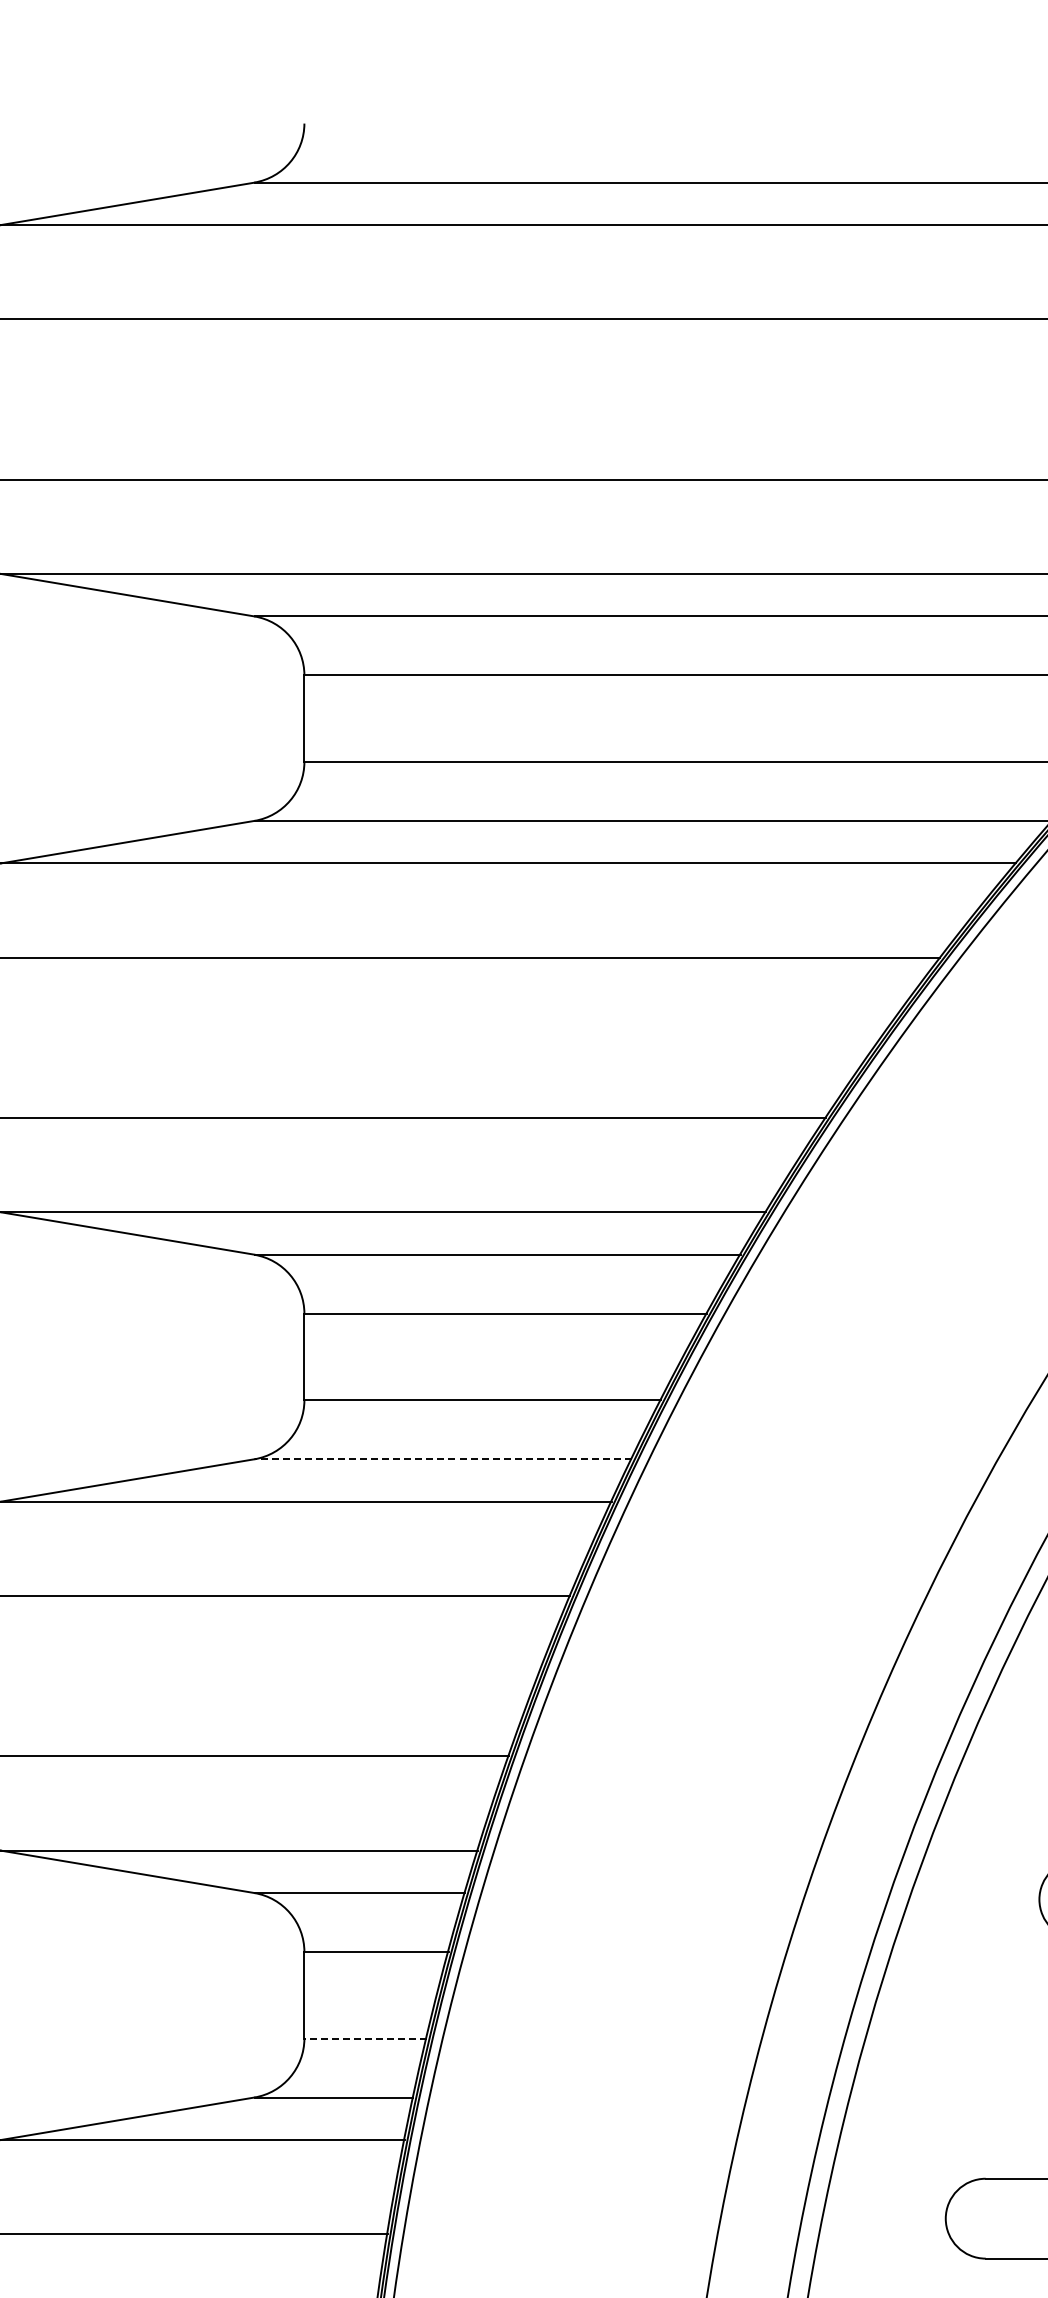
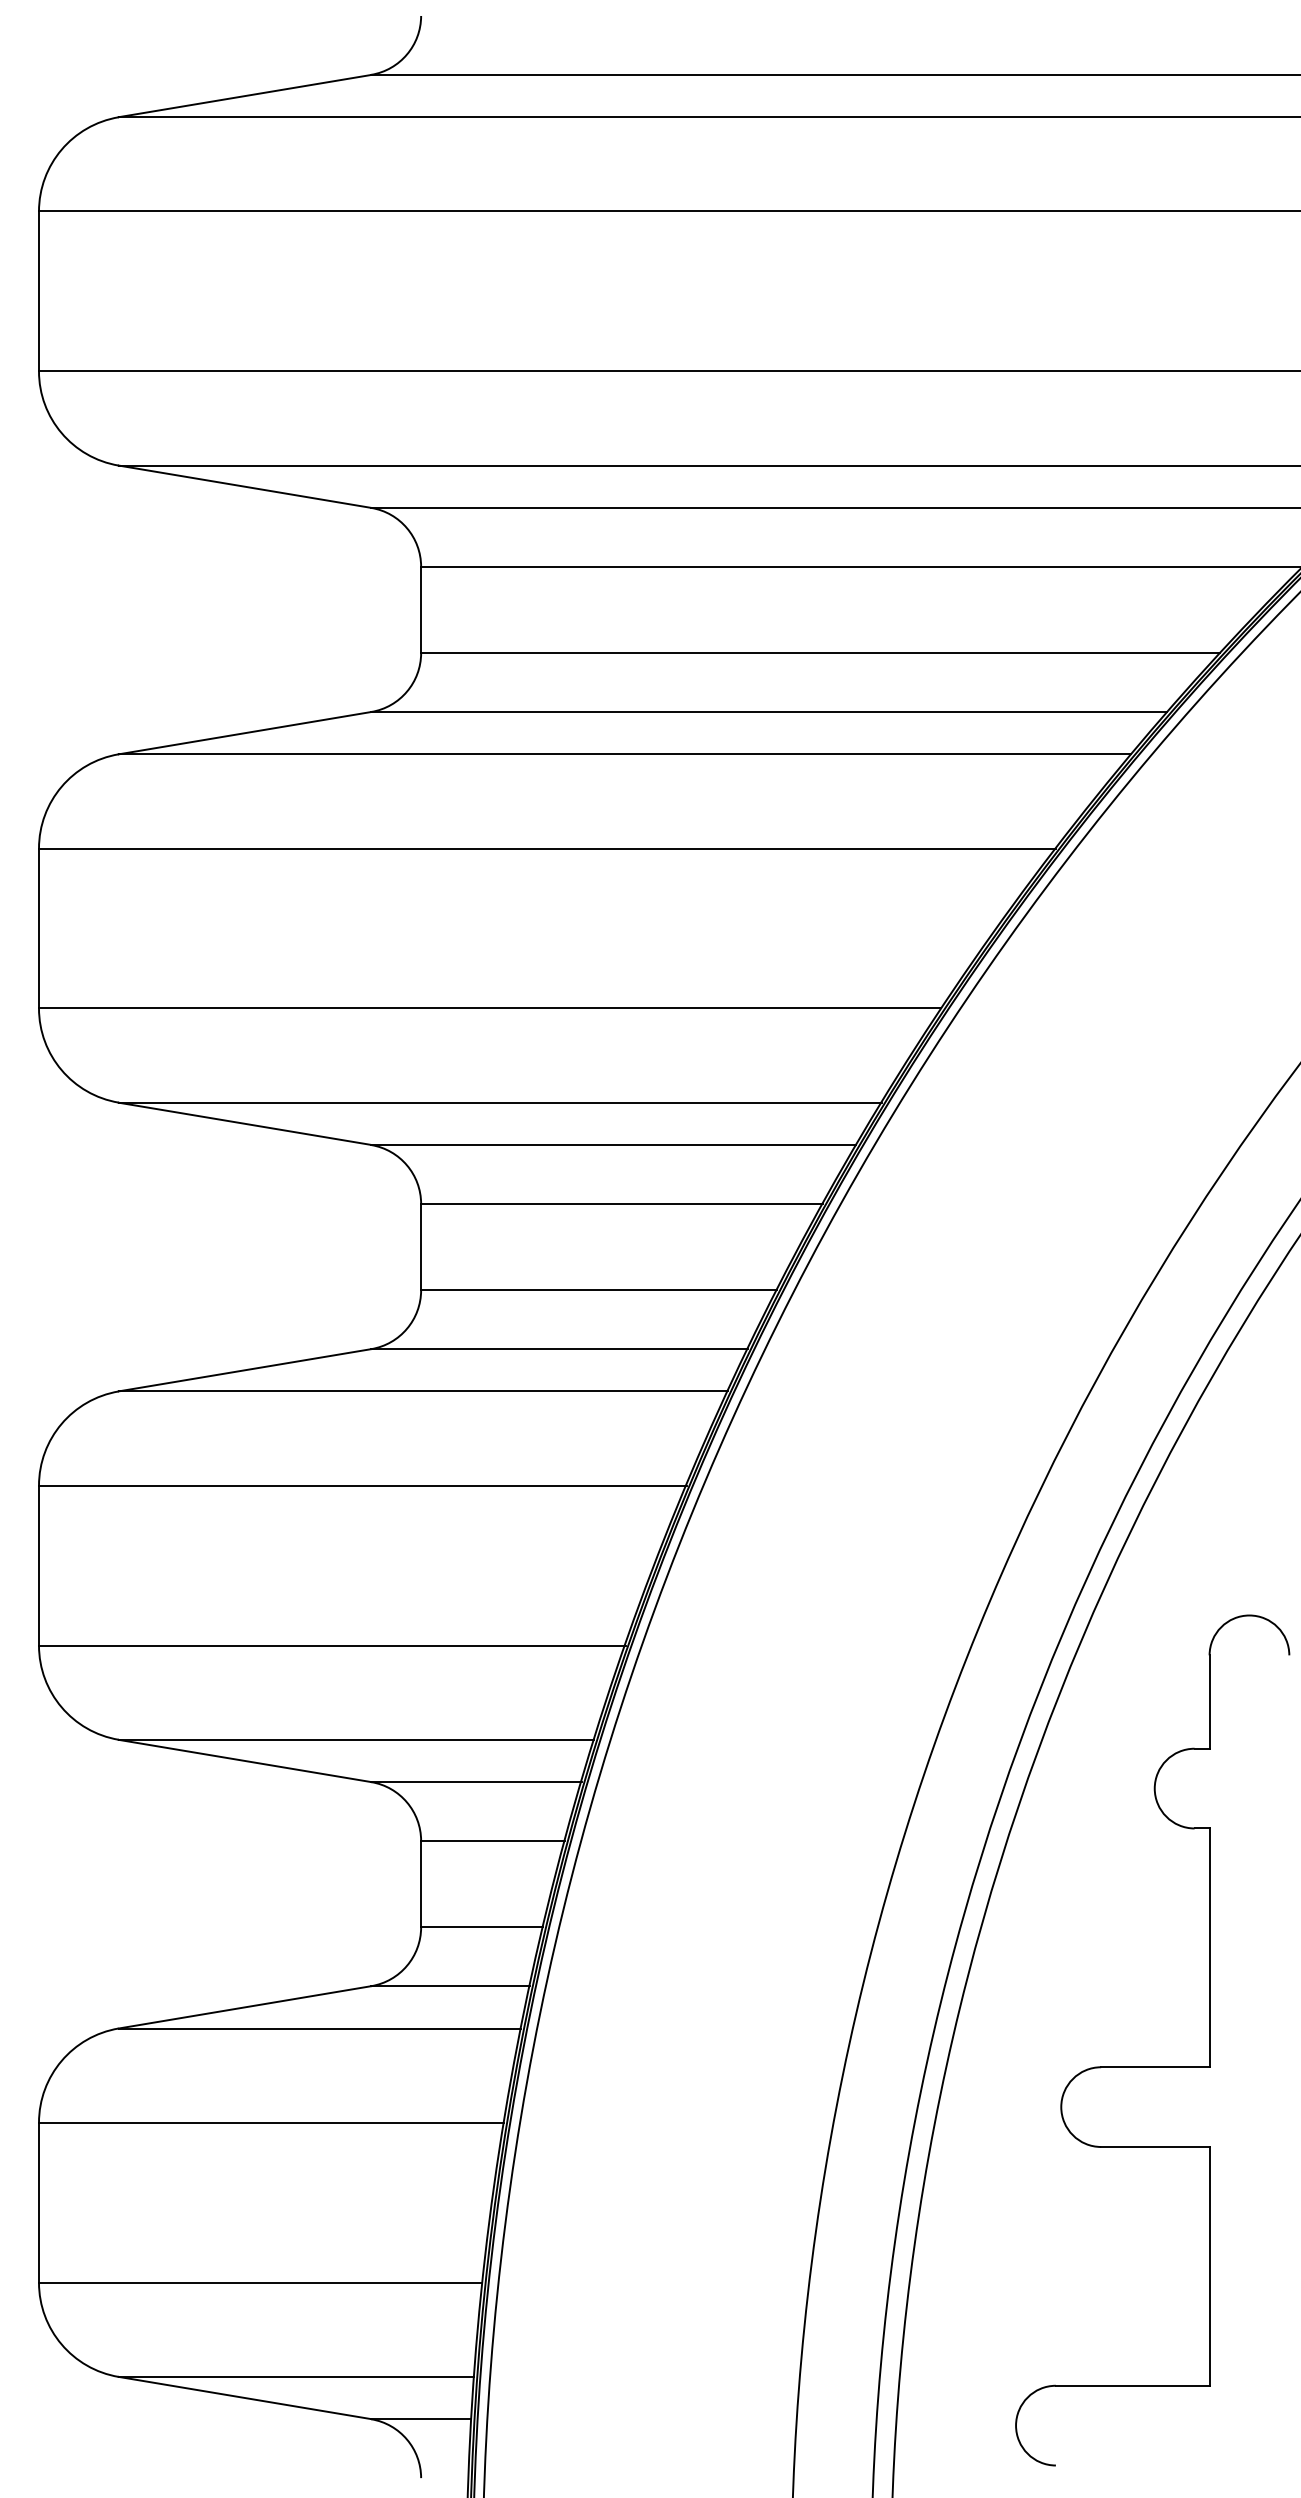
line: (443, 1459) -> (559, 1349), dashed -> solid
line: (364, 2038) -> (481, 1927), dashed -> solid

